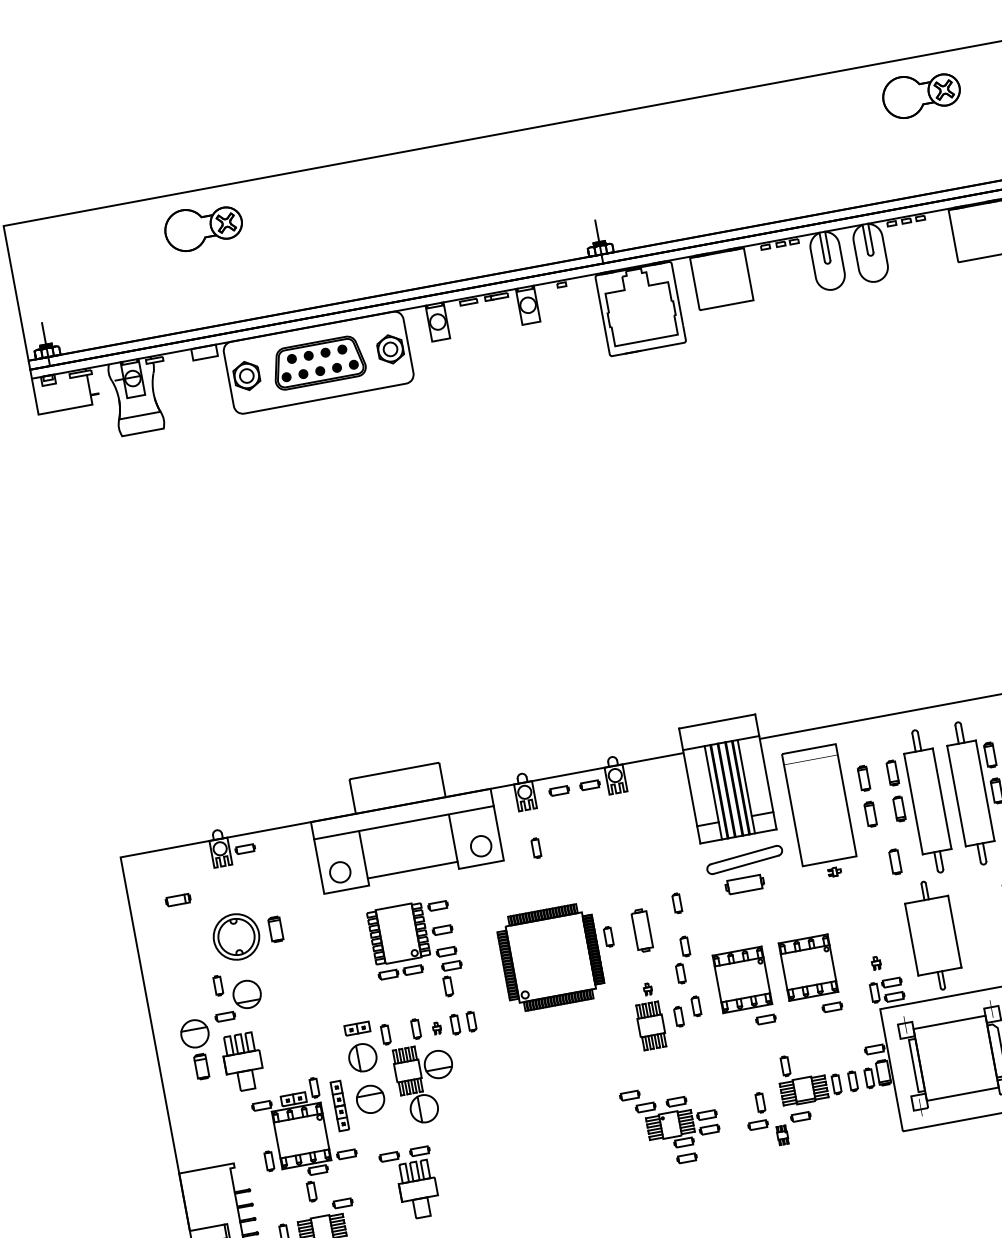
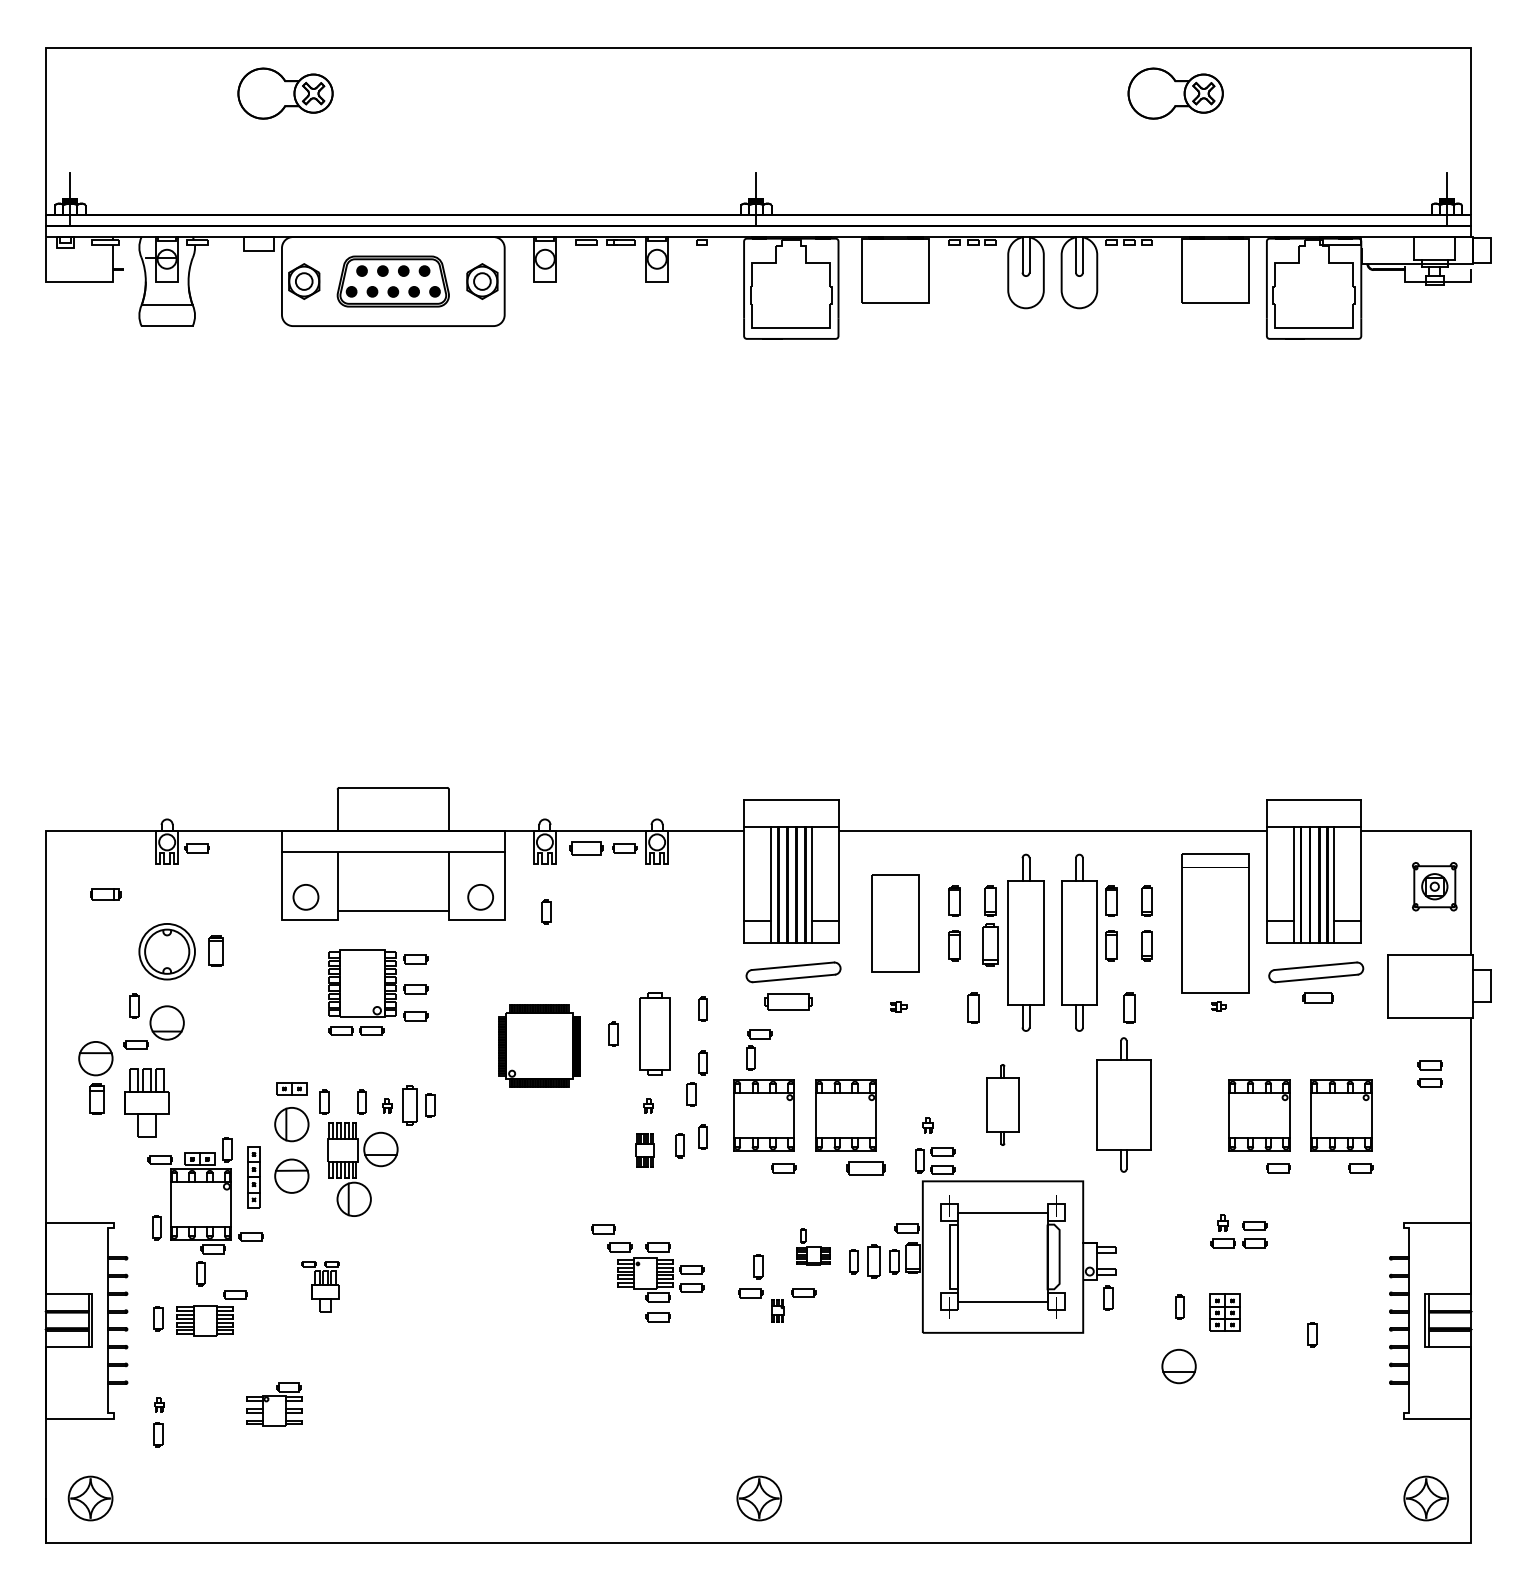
part: (559, 791) -> (586, 848), size x1.4
part: (819, 805) -> (895, 923), size x0.7
part: (899, 808) -> (990, 945), size x1.4
part: (641, 930) -> (654, 1034), size x1.6
part: (932, 935) -> (1002, 1104), size x0.6
part: (550, 957) -> (539, 1046), size x0.7
part: (453, 978) -> (759, 1049), moved
part: (832, 1007) -> (865, 1168), size x1.6
part: (454, 1024) -> (409, 1105), size x1.6
part: (651, 1025) -> (644, 1150), size x0.6
part: (801, 1078) -> (813, 1246), size x0.6
part: (853, 1081) -> (874, 1261), size x1.4
part: (410, 1184) -> (320, 1286), size x0.6

